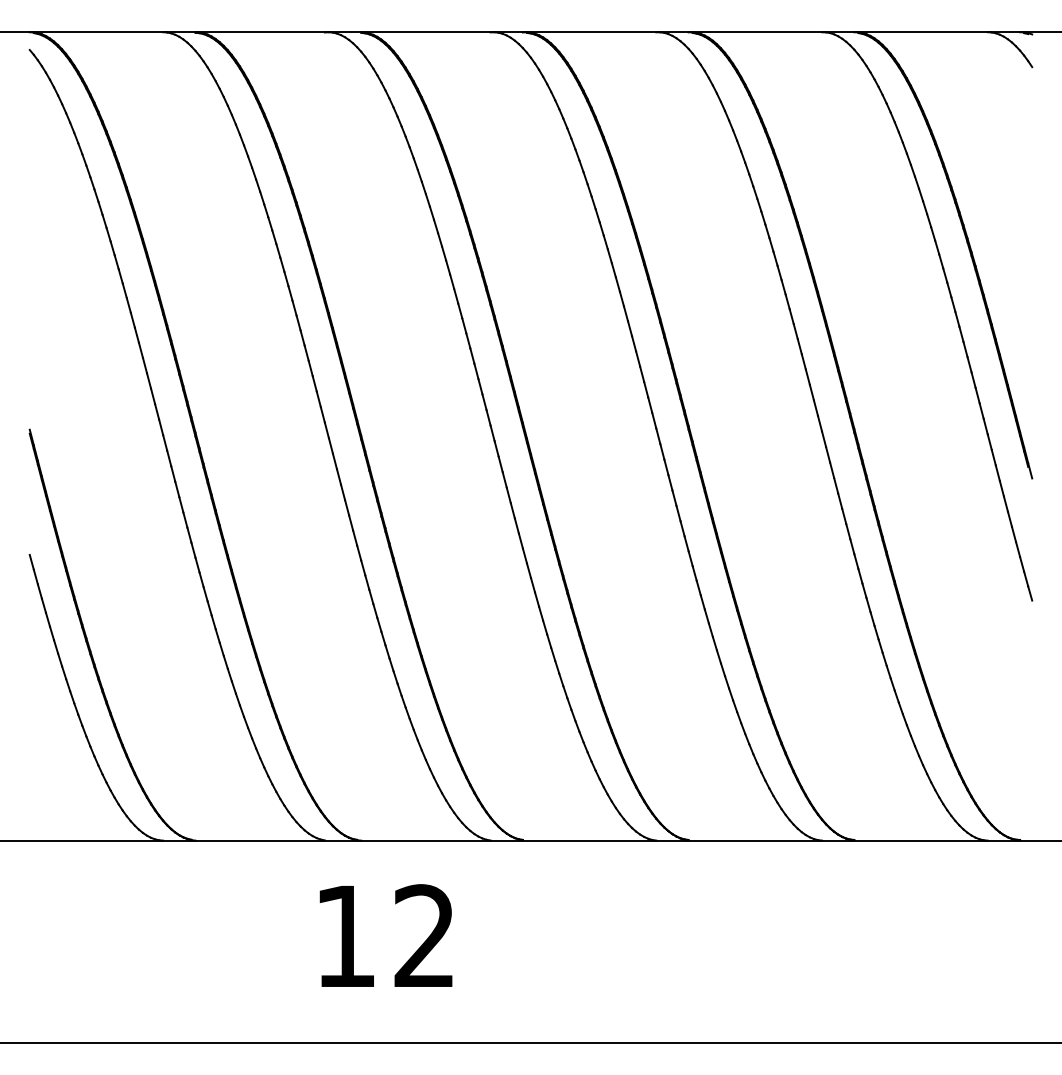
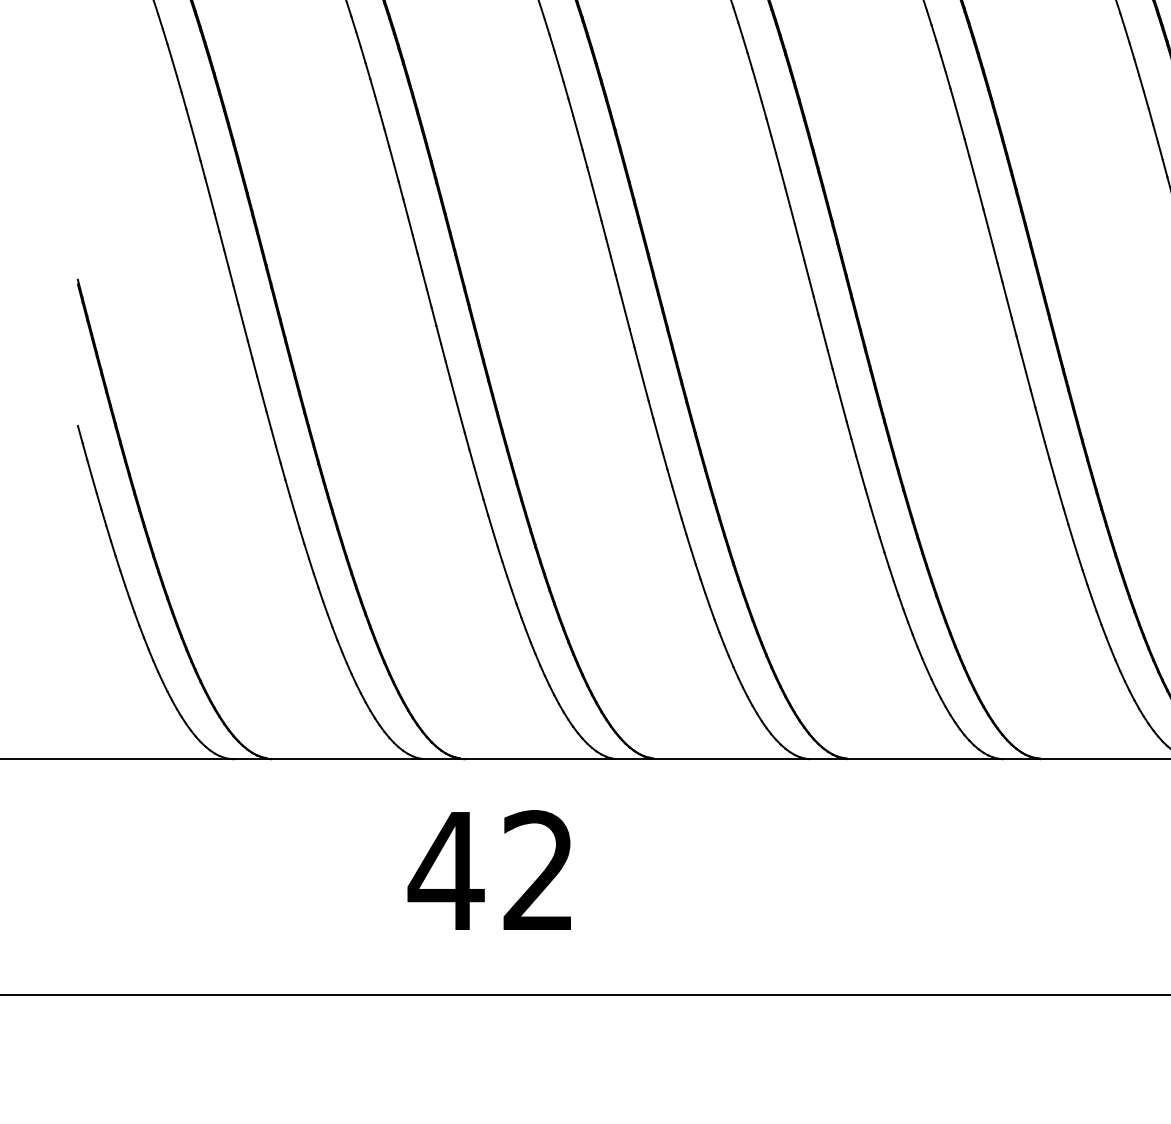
text: (345, 936) -> (446, 871), 12 -> 42

